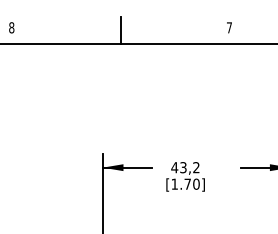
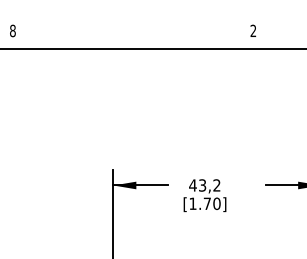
text: (228, 27) -> (252, 30), 7 -> 2
line: (120, 30) -> (133, 33), removed

